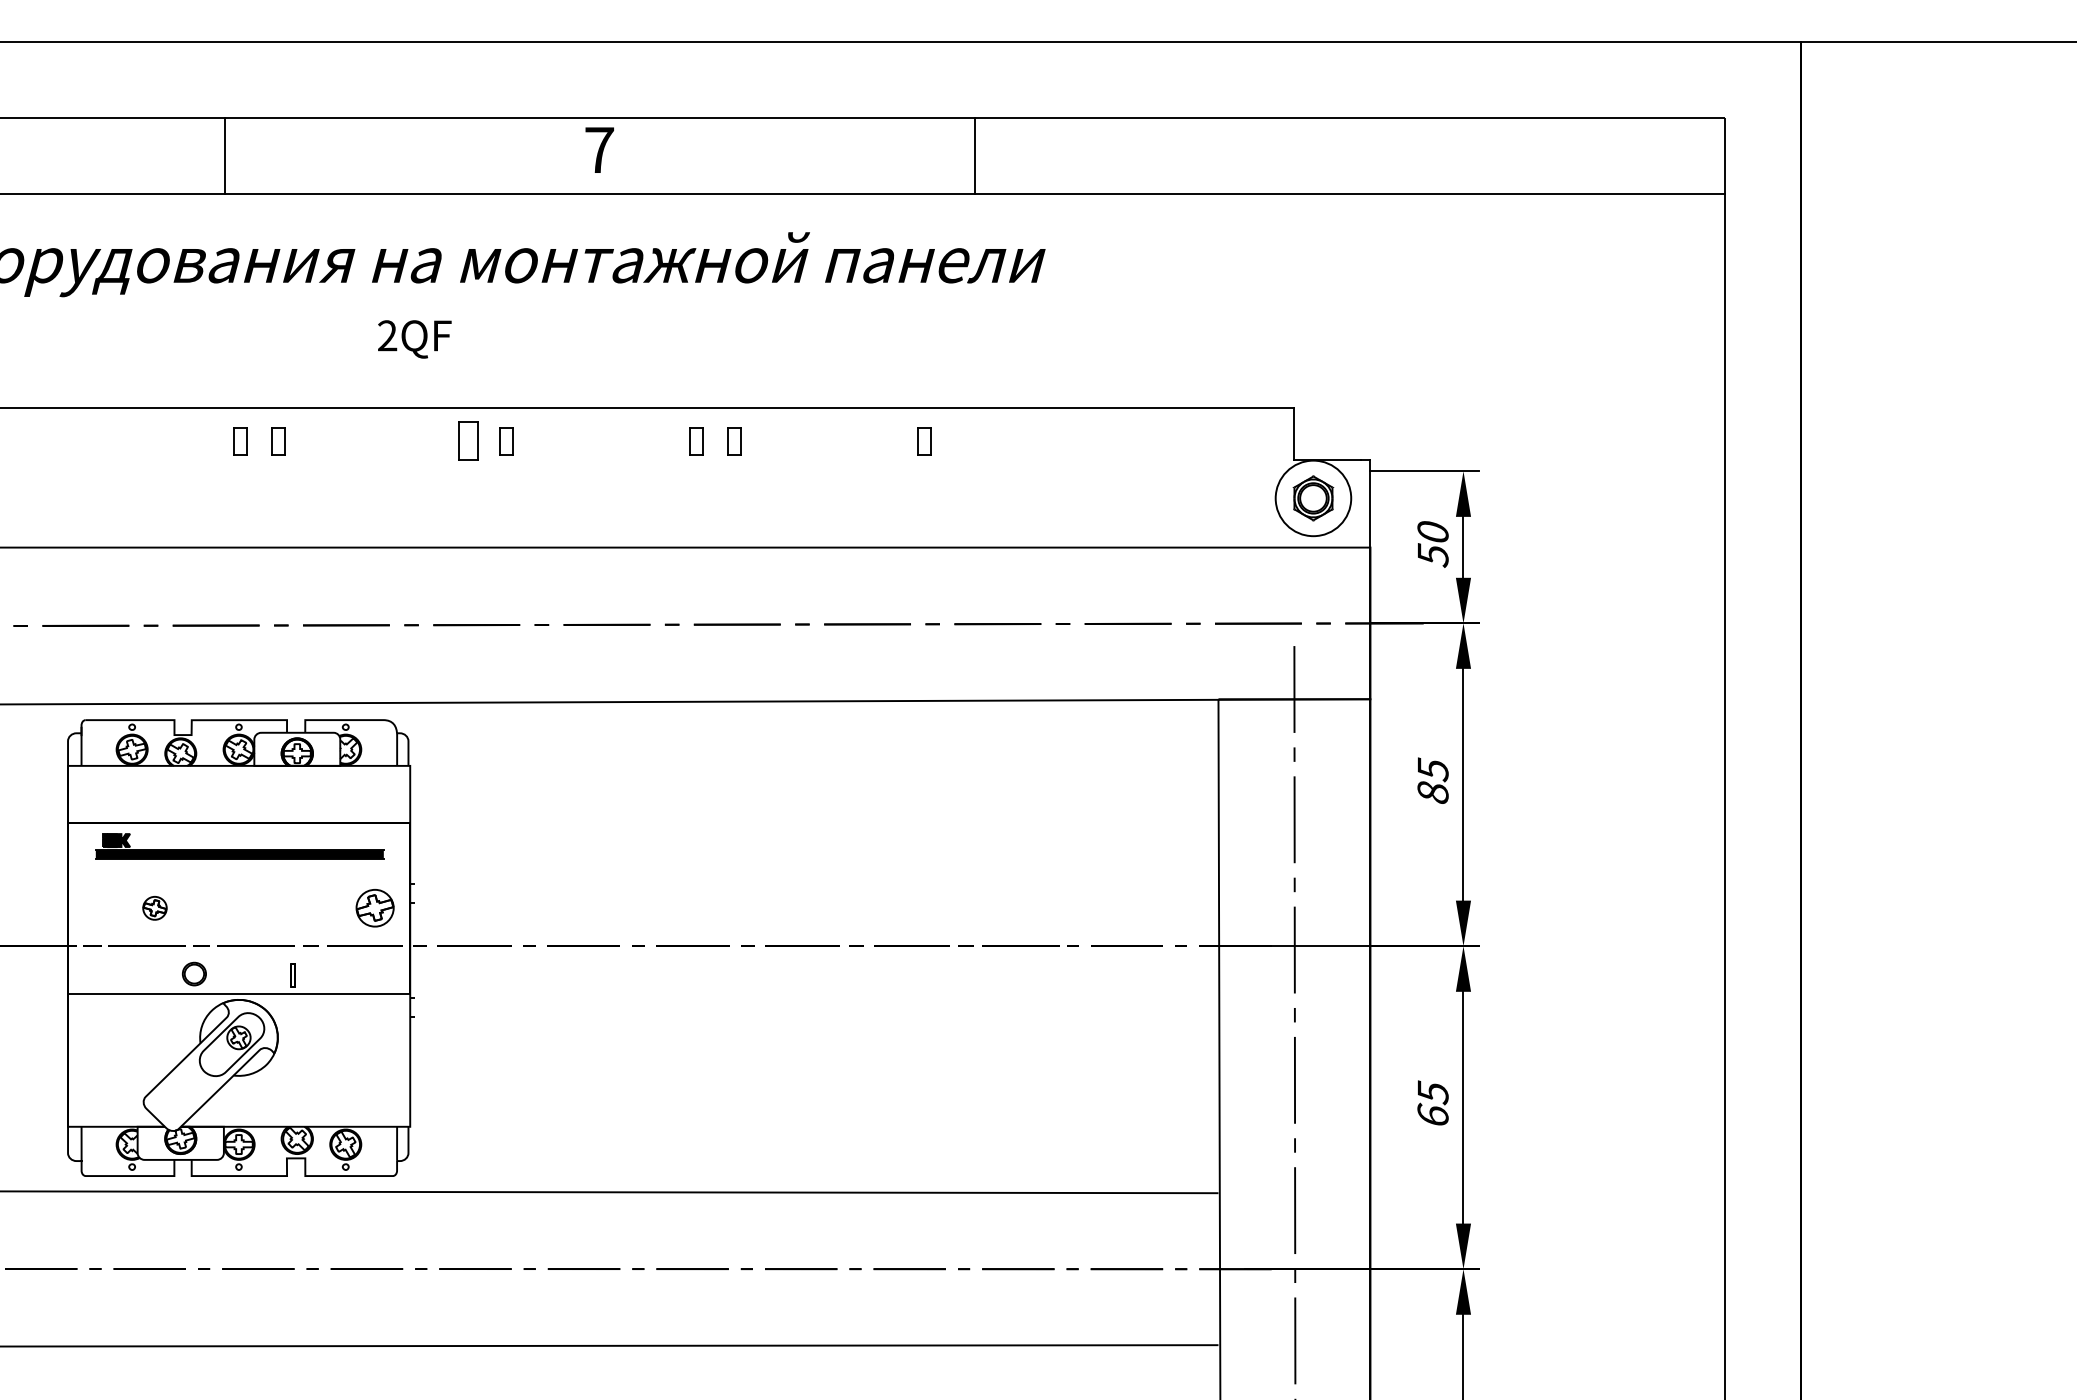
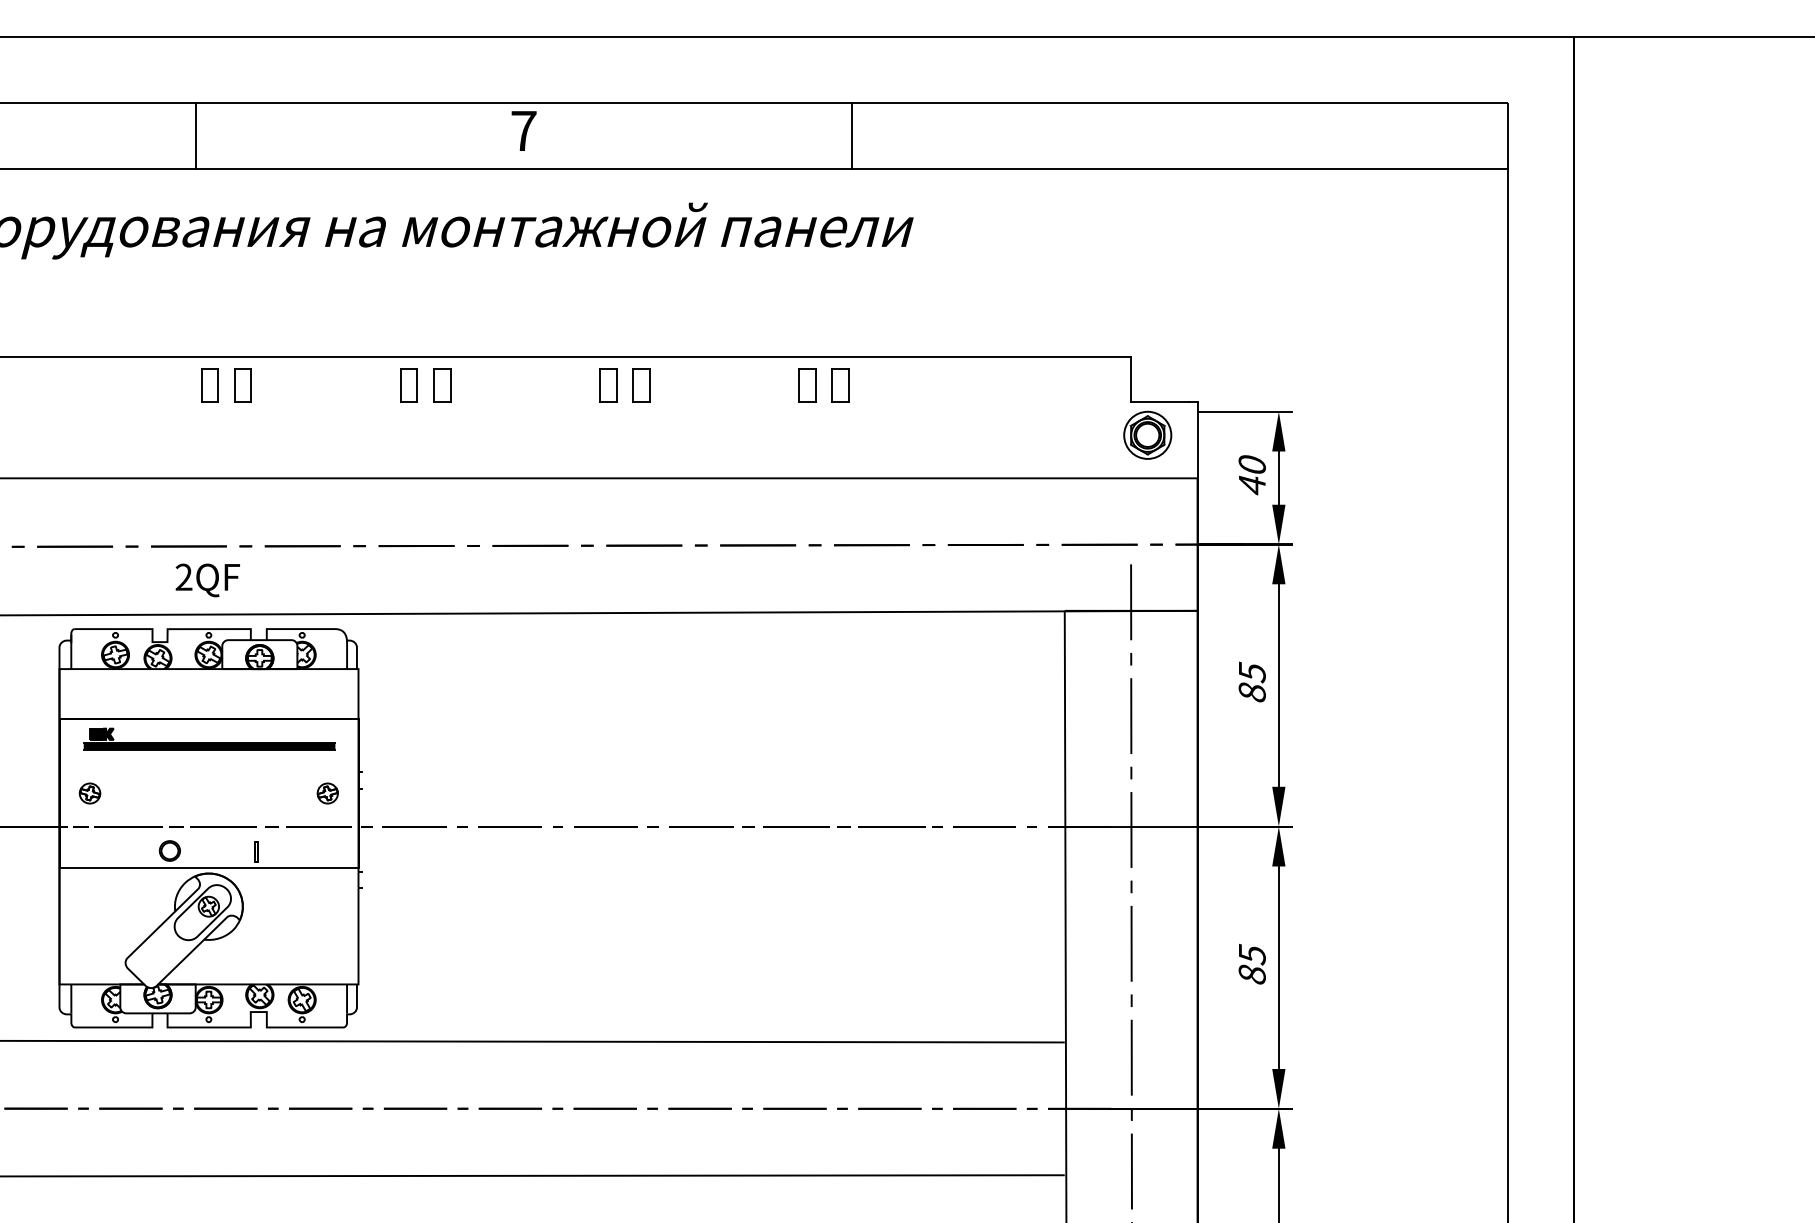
text: (414, 339) -> (207, 580), moved
part: (240, 440) -> (210, 384), size x1.43
part: (278, 440) -> (243, 384), size x1.43
part: (506, 440) -> (442, 384), size x1.43
part: (696, 440) -> (608, 384), size x1.43
part: (734, 440) -> (641, 384), size x1.43
part: (924, 440) -> (807, 384), size x1.43
part: (962, 440) -> (841, 384), added
circle: (1313, 498) -> (1147, 435), size x0.71
text: (1432, 555) -> (1251, 485), 50 -> 40
part: (154, 908) -> (89, 793), moved
part: (374, 908) -> (327, 793), size x0.62
text: (1432, 1114) -> (1251, 973), 65 -> 85

